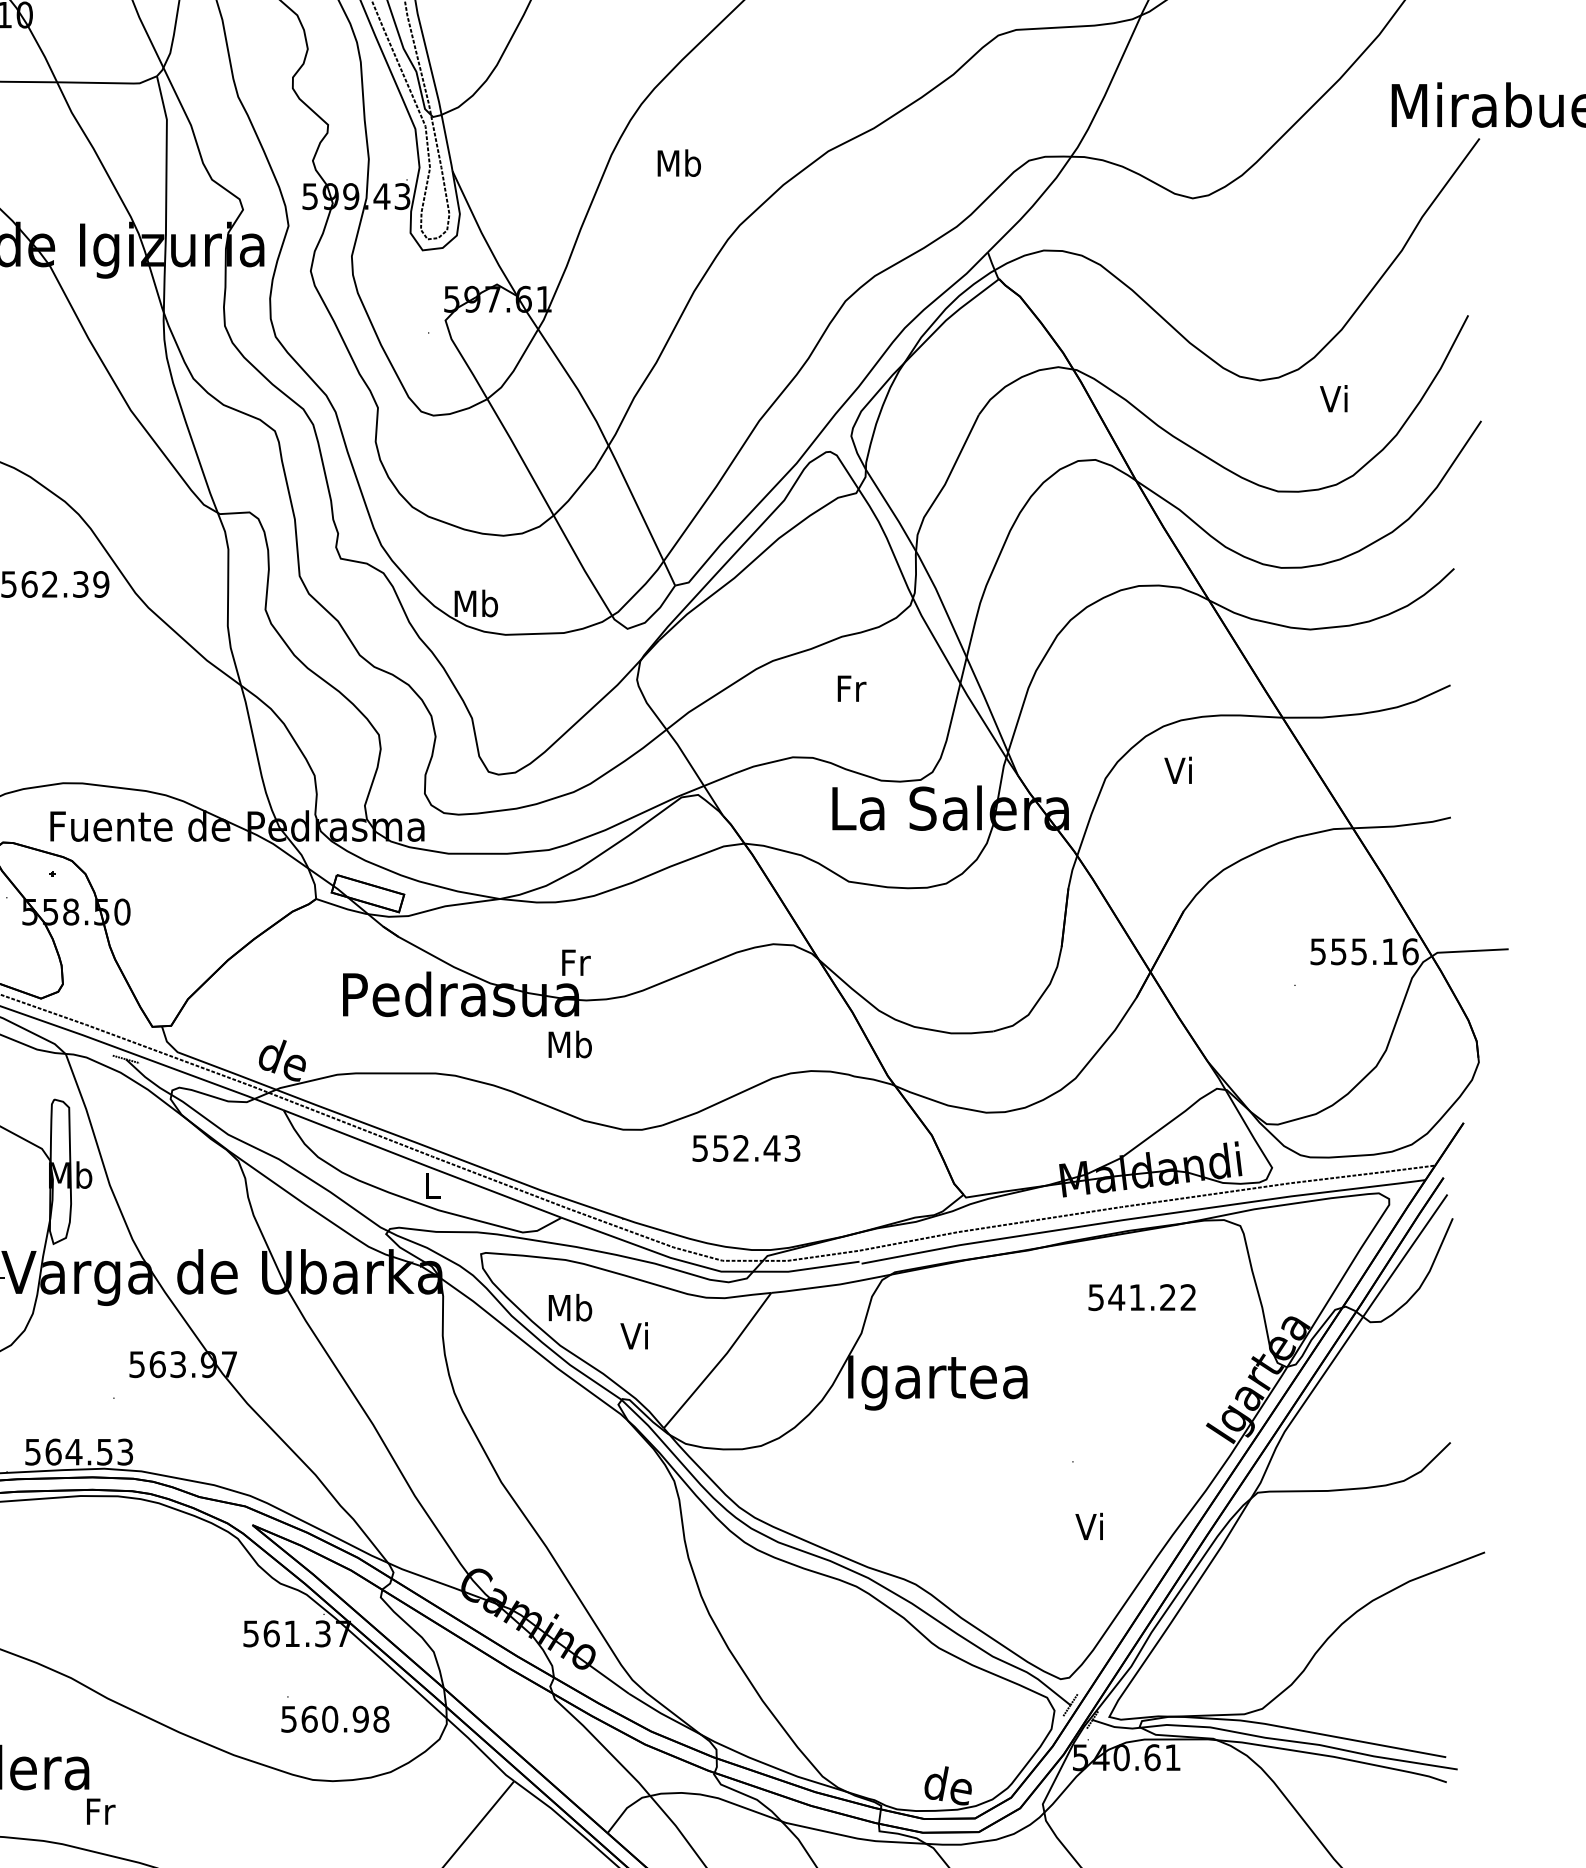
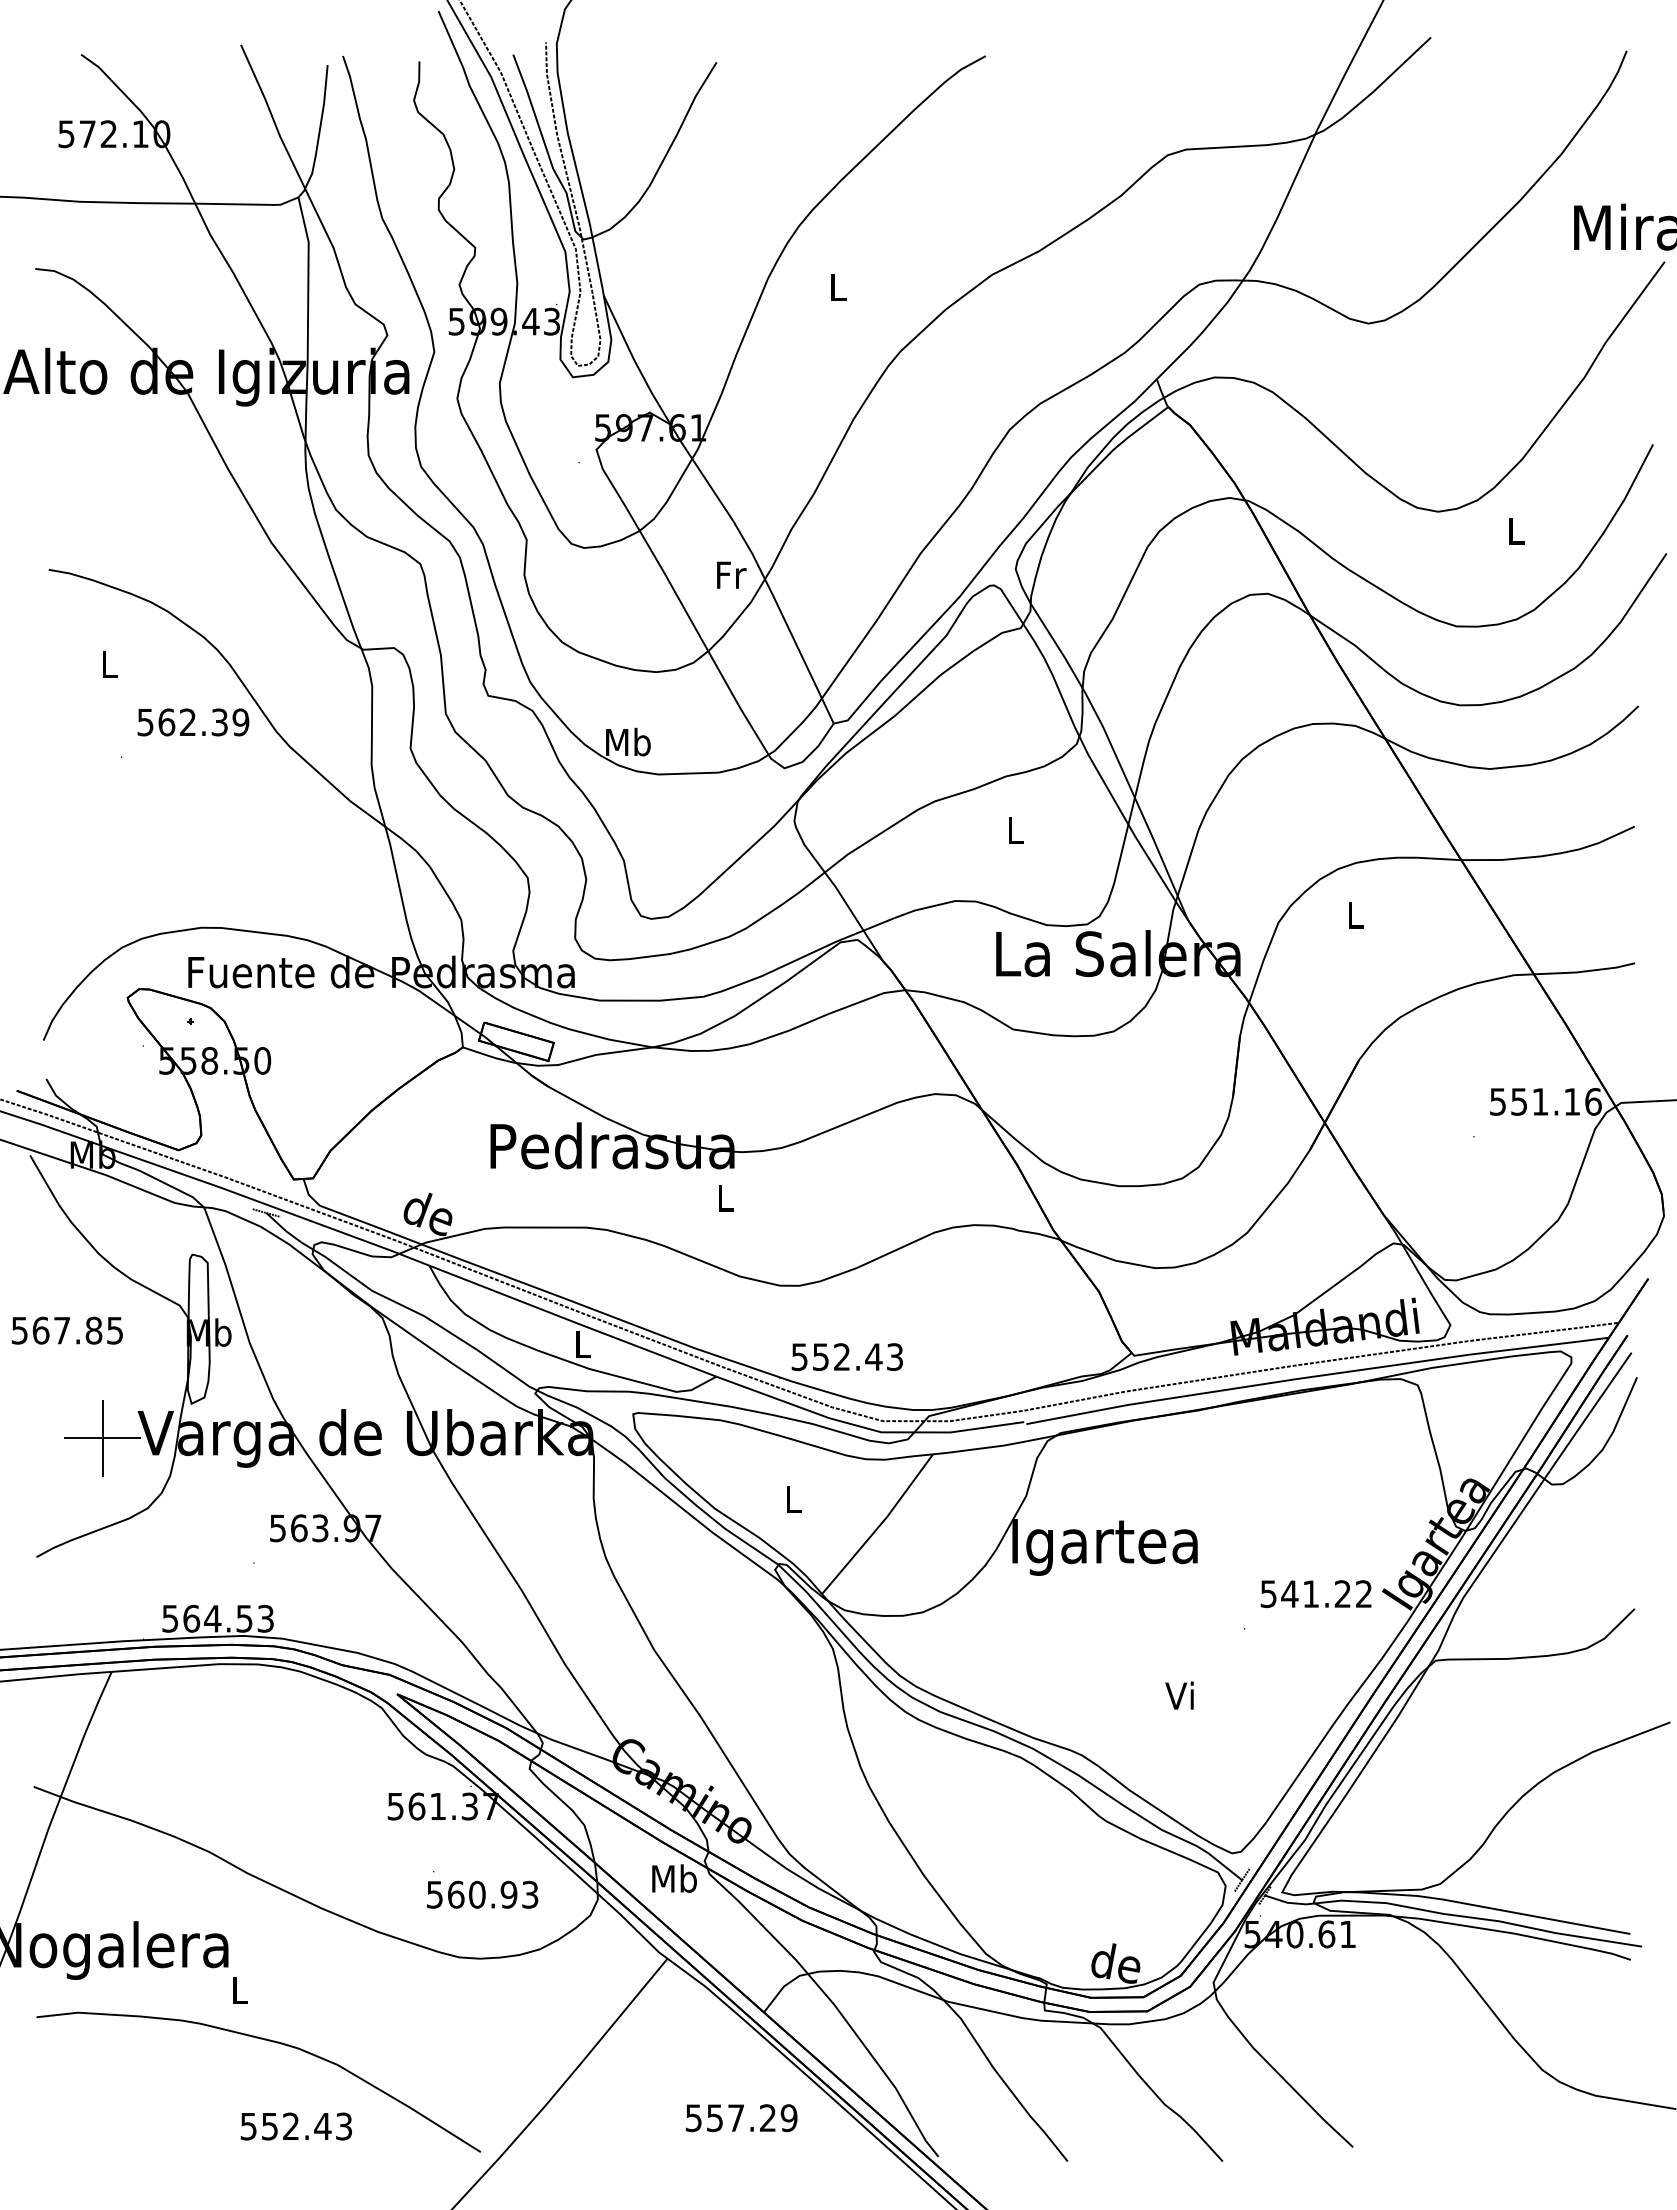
text: (678, 163) -> (837, 287), Mb -> L
text: (1333, 398) -> (1513, 530), Vi -> L
text: (852, 688) -> (1016, 829), Fr -> L
text: (1178, 770) -> (1353, 914), Vi -> L
text: (1359, 951) -> (1540, 1101), 555.16 -> 551.16
text: (576, 962) -> (731, 574), moved
text: (570, 1044) -> (725, 1197), Mb -> L
text: (745, 1148) -> (846, 1357), moved
text: (1141, 1297) -> (1315, 1594), moved
text: (570, 1307) -> (674, 1878), moved
text: (634, 1335) -> (791, 1498), Vi -> L
text: (1089, 1526) -> (1179, 1695), moved
text: (381, 1719) -> (530, 1894), 560.98 -> 560.93
text: (100, 1810) -> (240, 1989), Fr -> L

